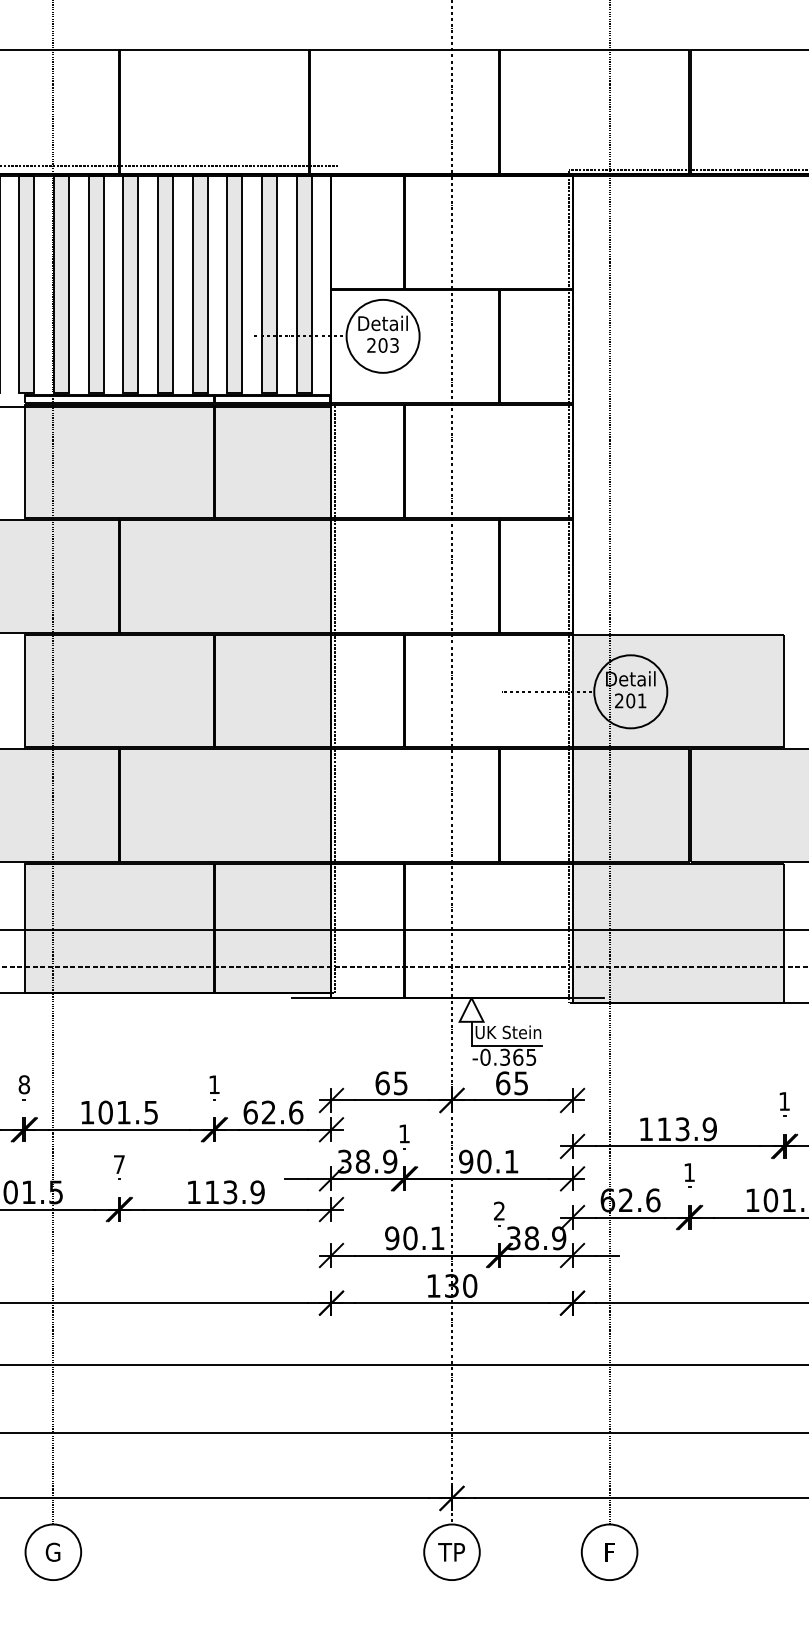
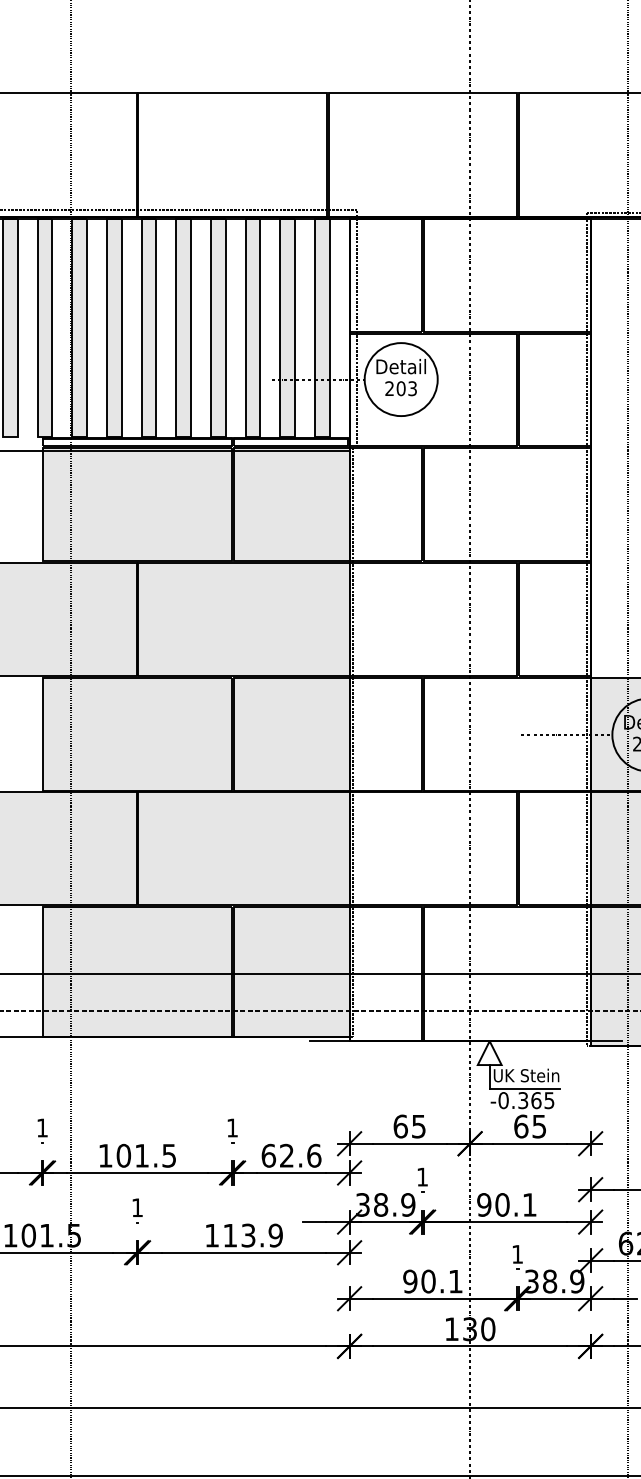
line: (338, 284) -> (356, 327), added
text: (24, 1084) -> (42, 1127), 8 -> 1
text: (119, 1164) -> (137, 1207), 7 -> 1
text: (499, 1210) -> (517, 1253), 2 -> 1

